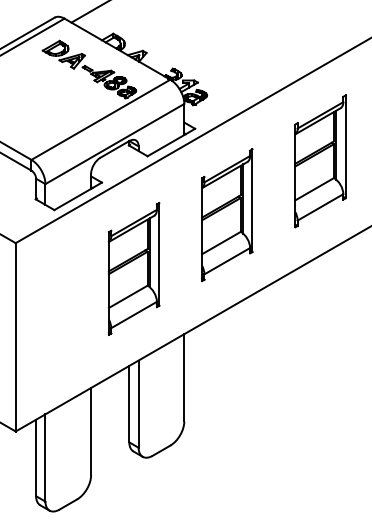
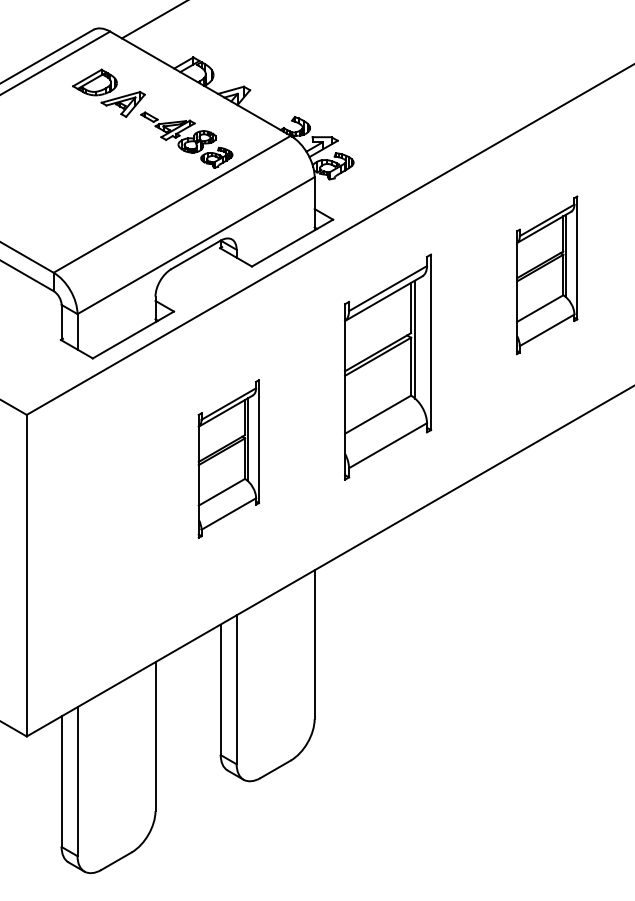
part: (320, 161) -> (547, 275), size x0.7
part: (133, 268) -> (227, 458), size x0.7

